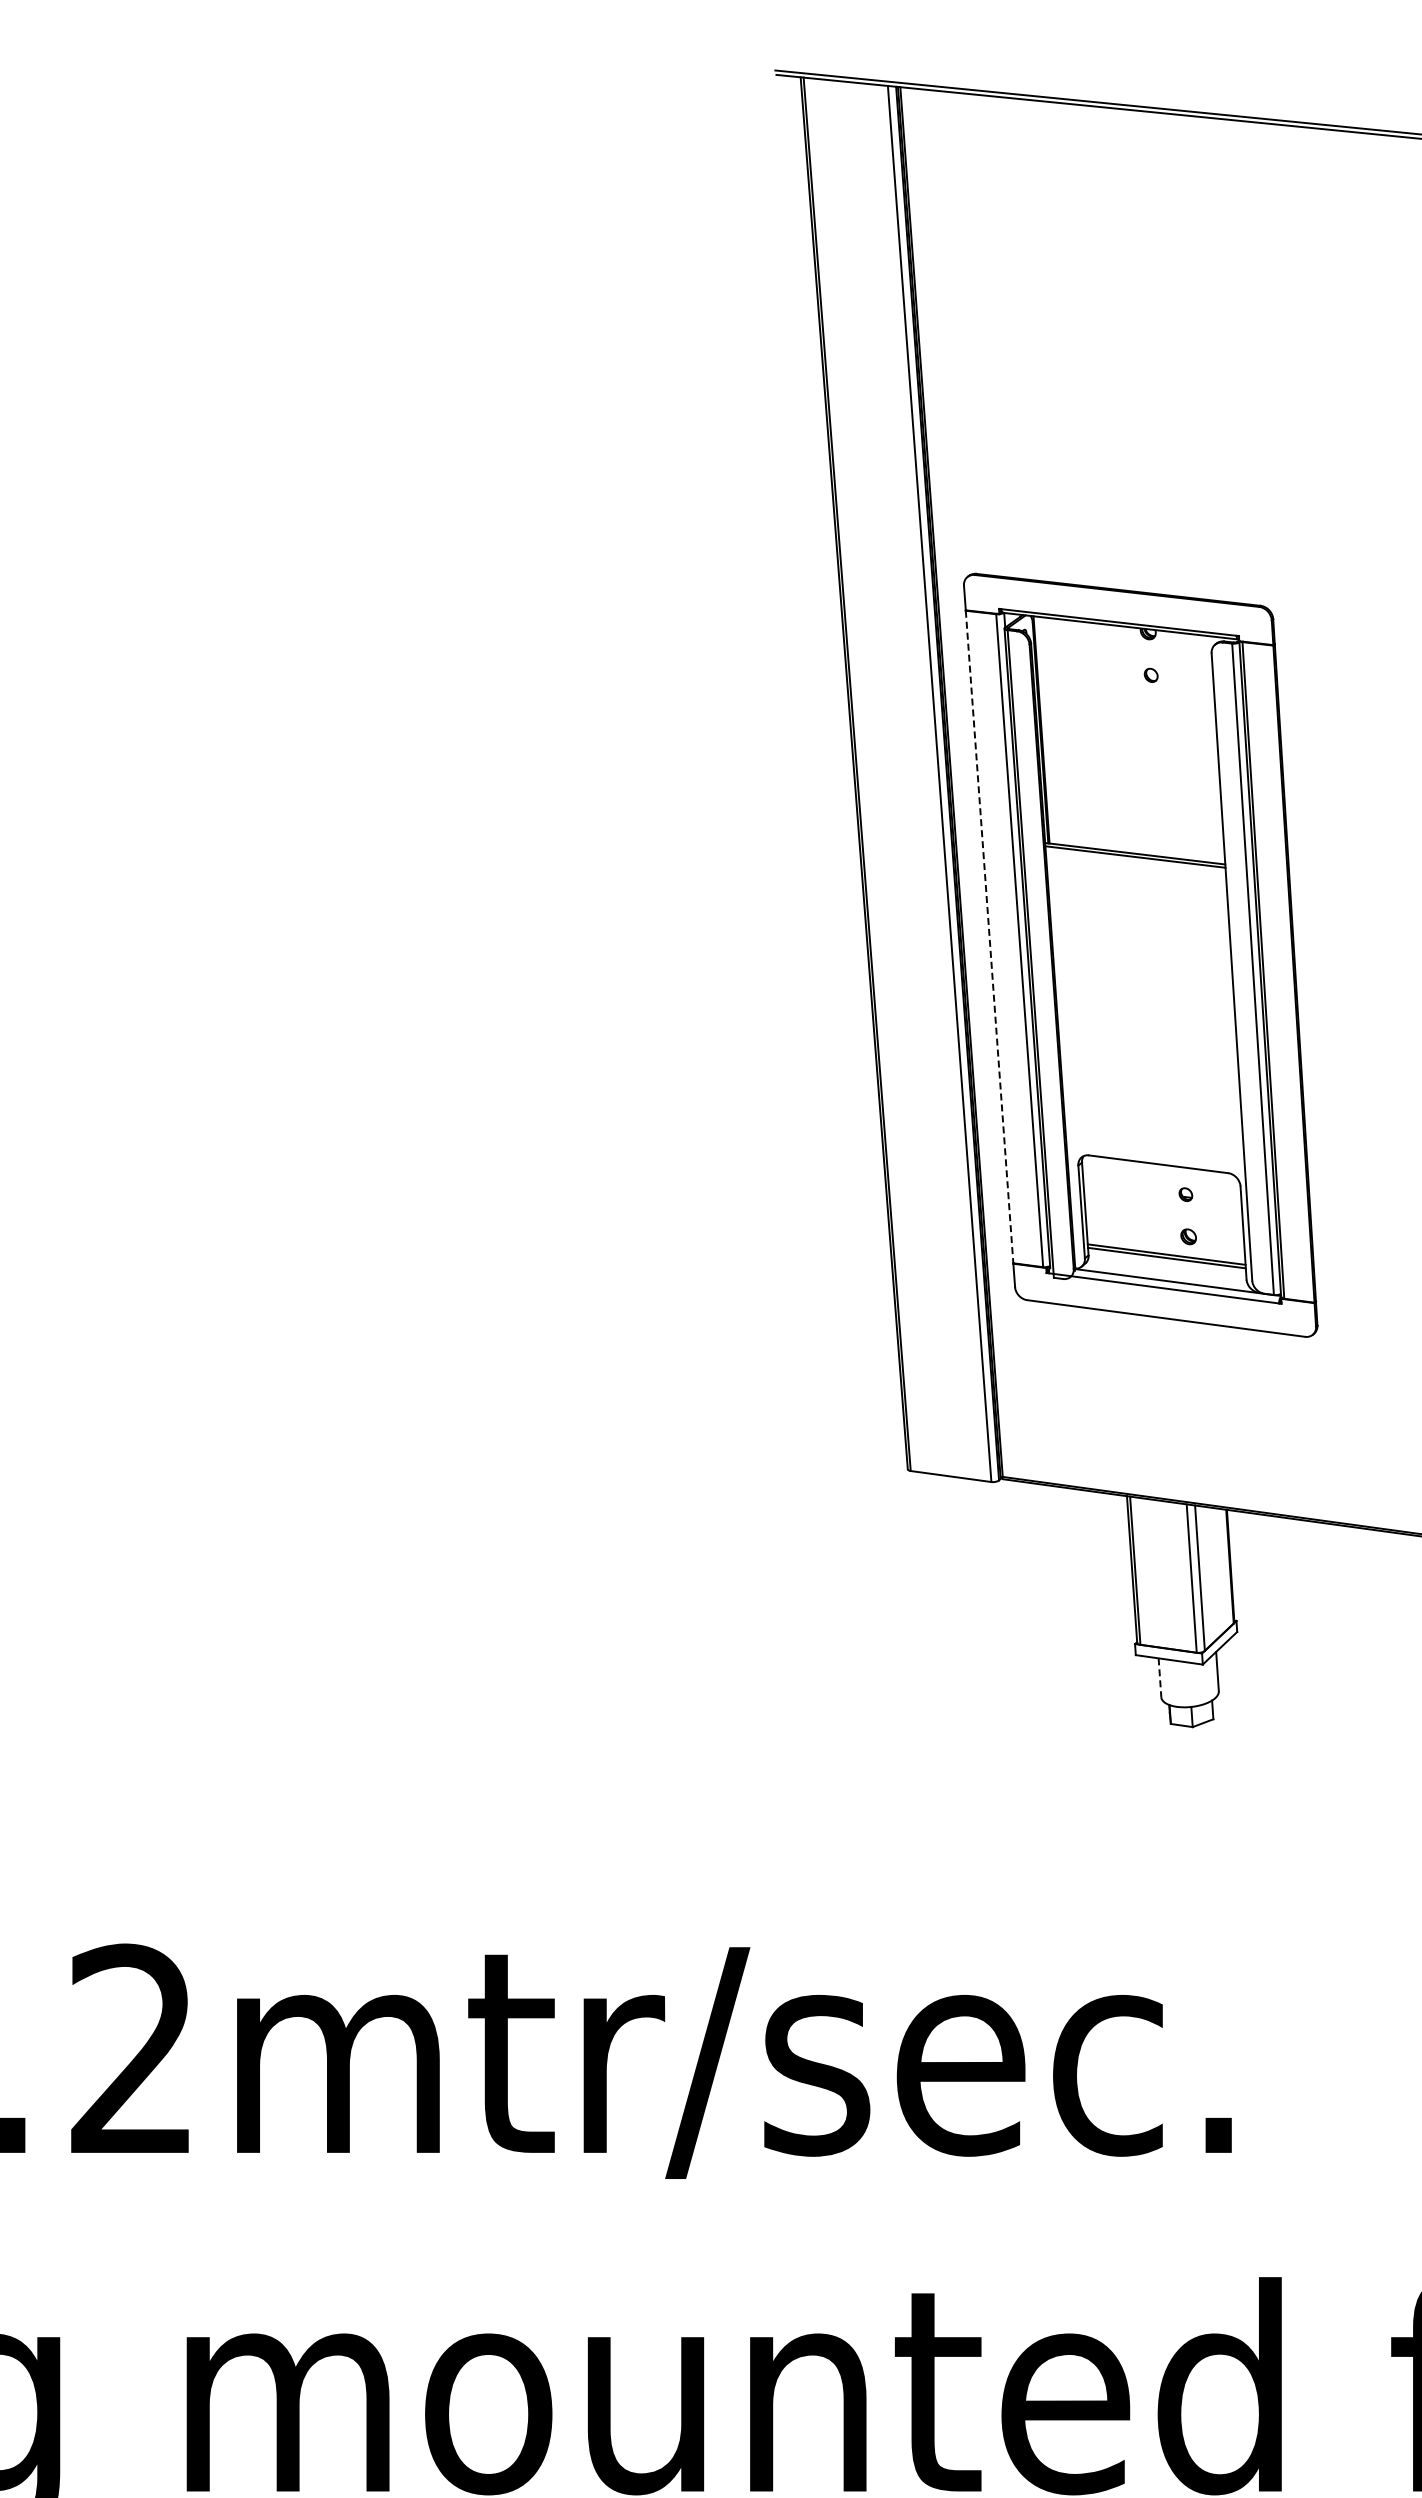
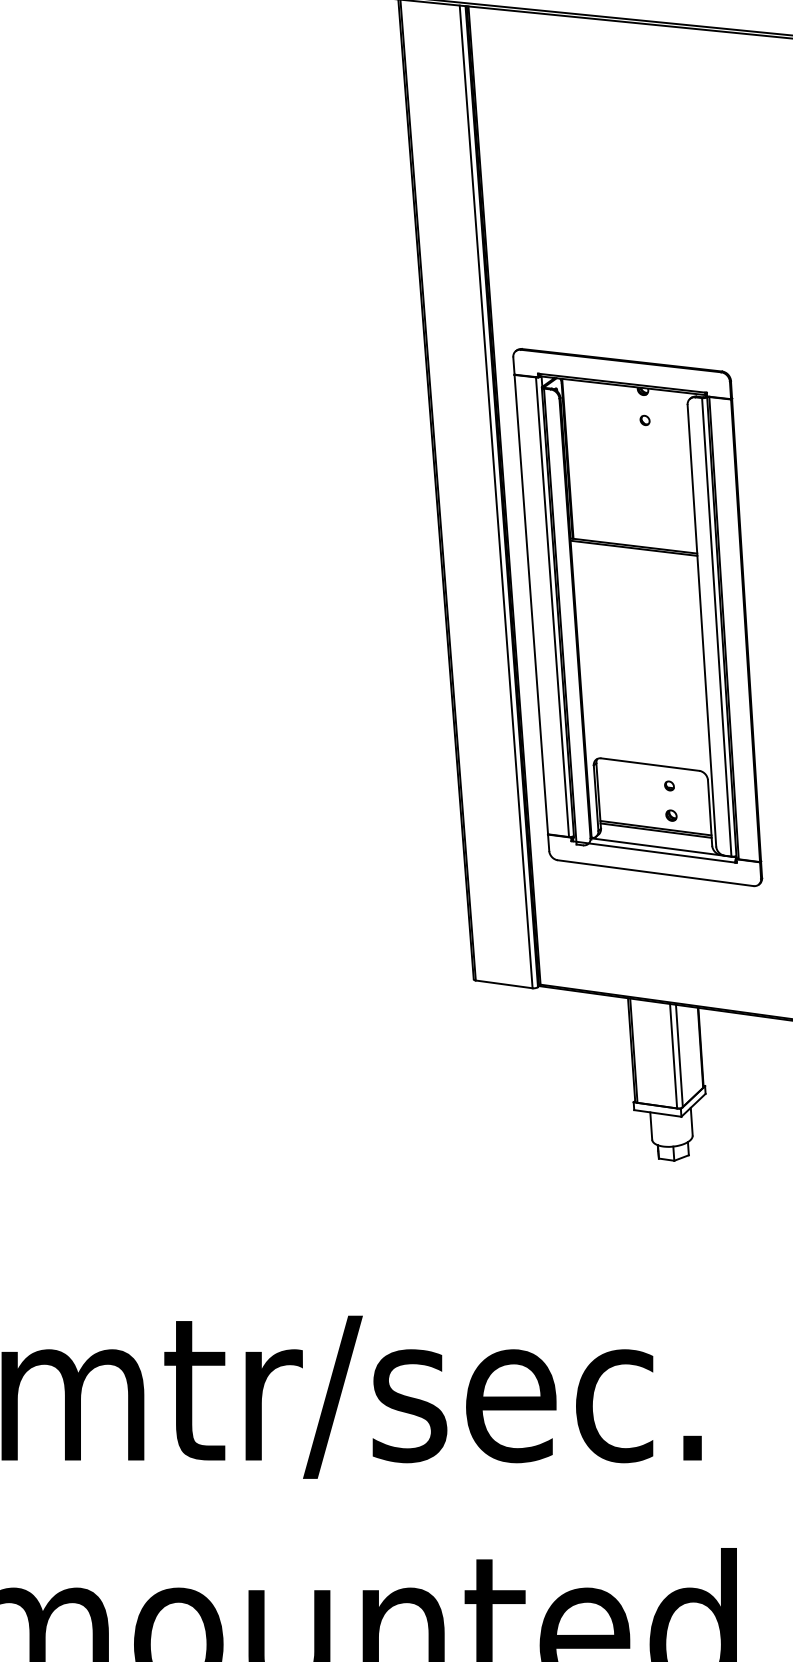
line: (989, 937) -> (531, 604), dashed -> solid
line: (1160, 1678) -> (651, 1126), dashed -> solid

